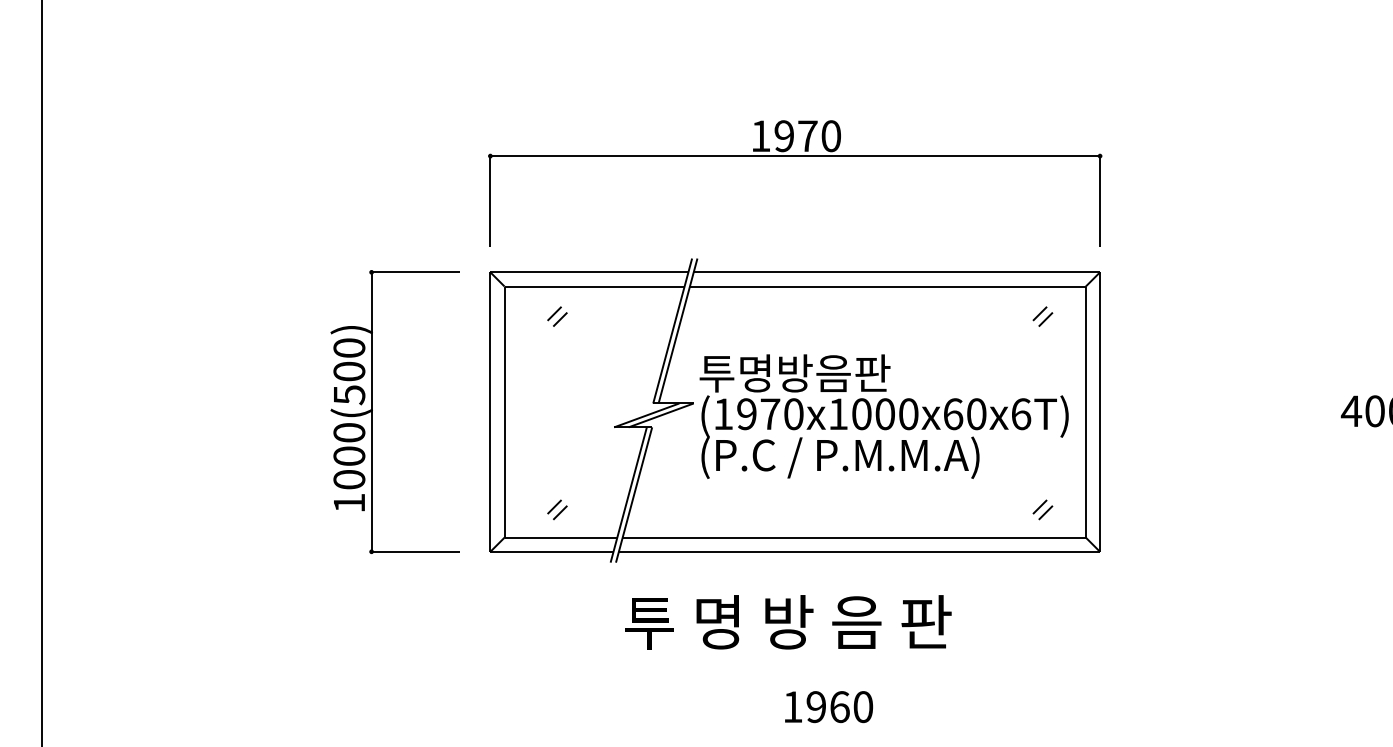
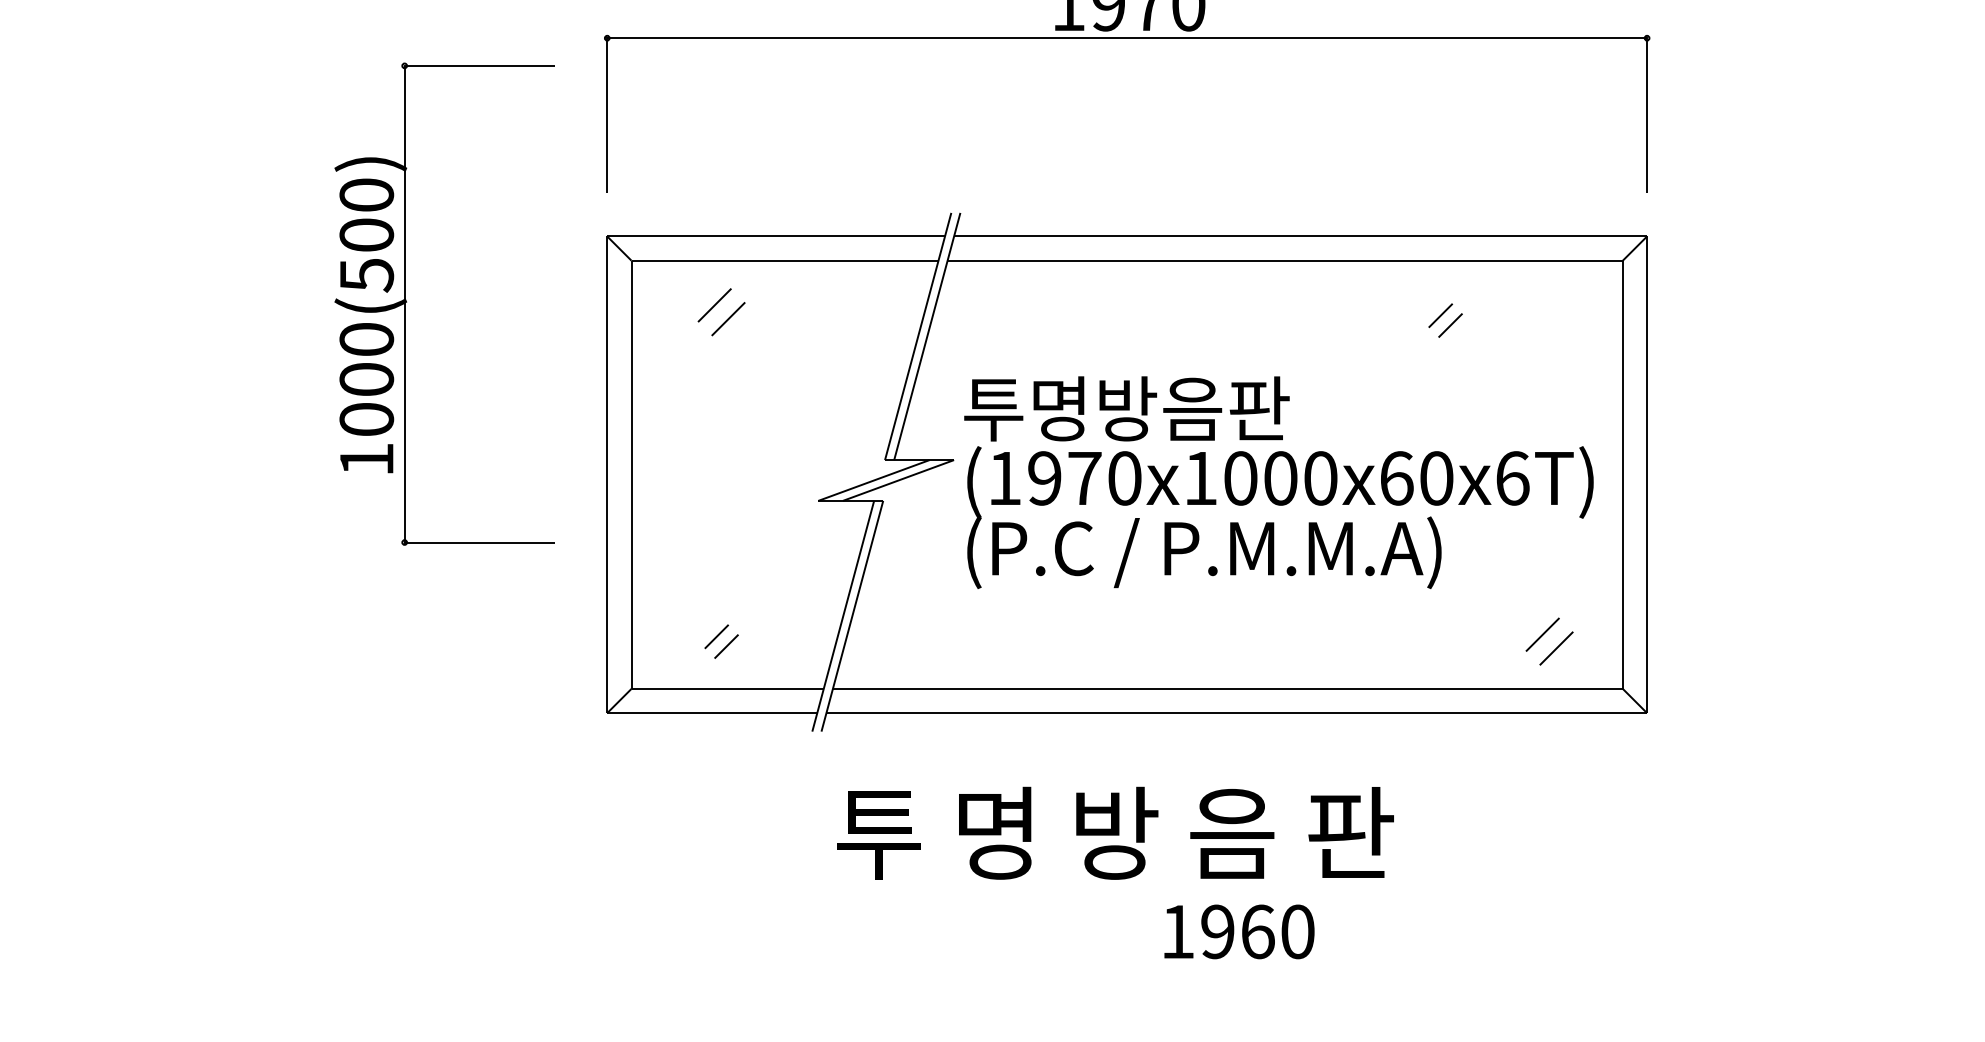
part: (557, 316) -> (721, 311), size x1.4
part: (1042, 316) -> (1444, 320), moved
part: (372, 411) -> (406, 303), moved
part: (1042, 509) -> (1548, 640), size x1.4
text: (828, 707) -> (1238, 932), moved

